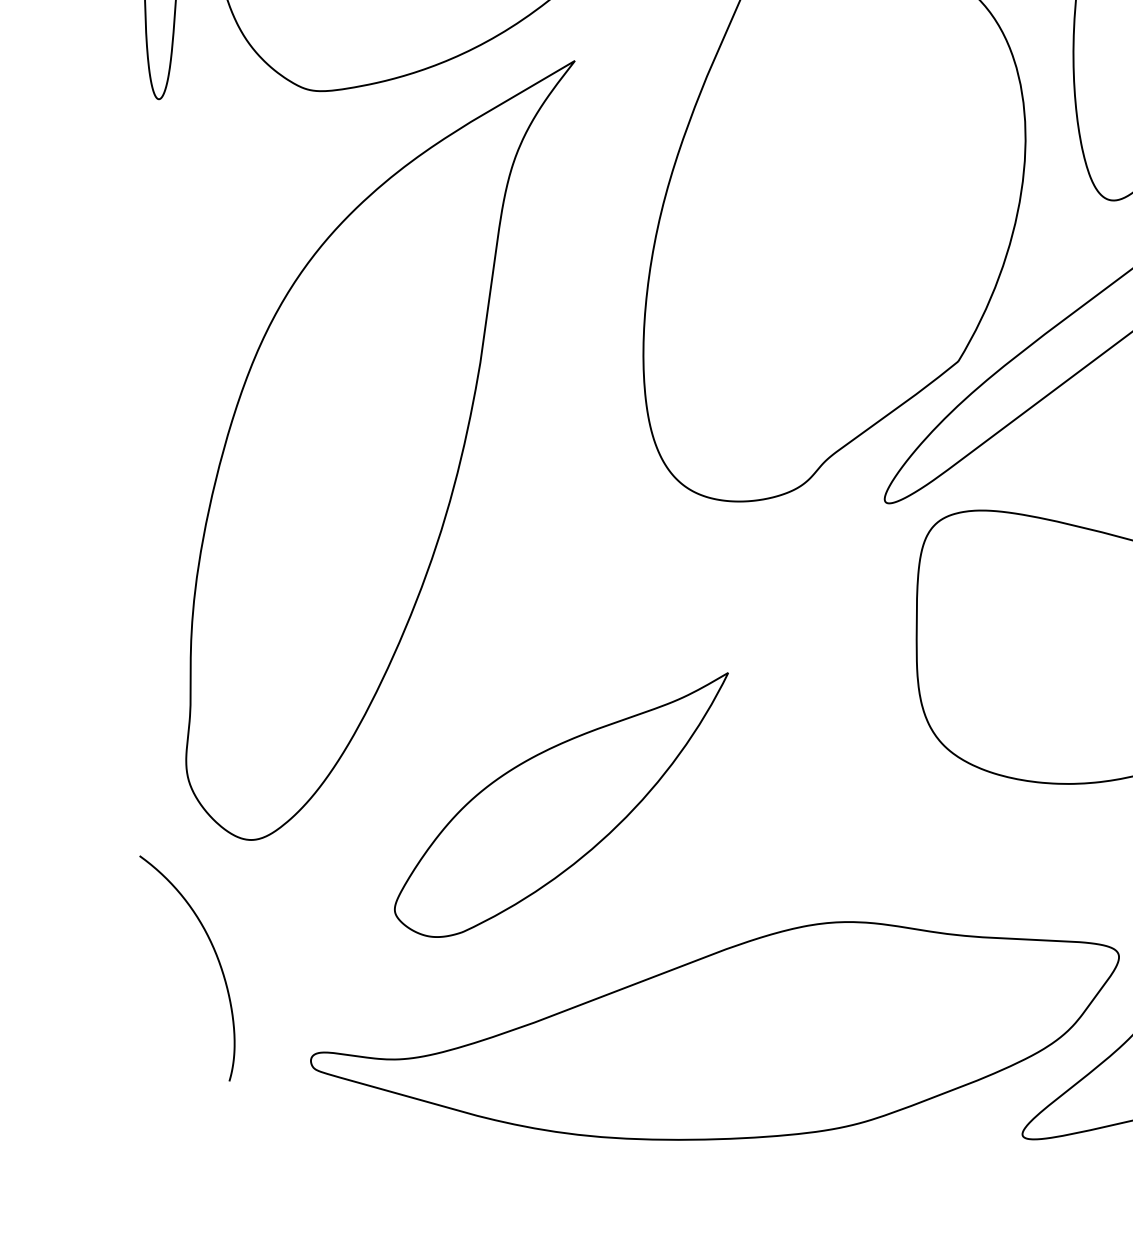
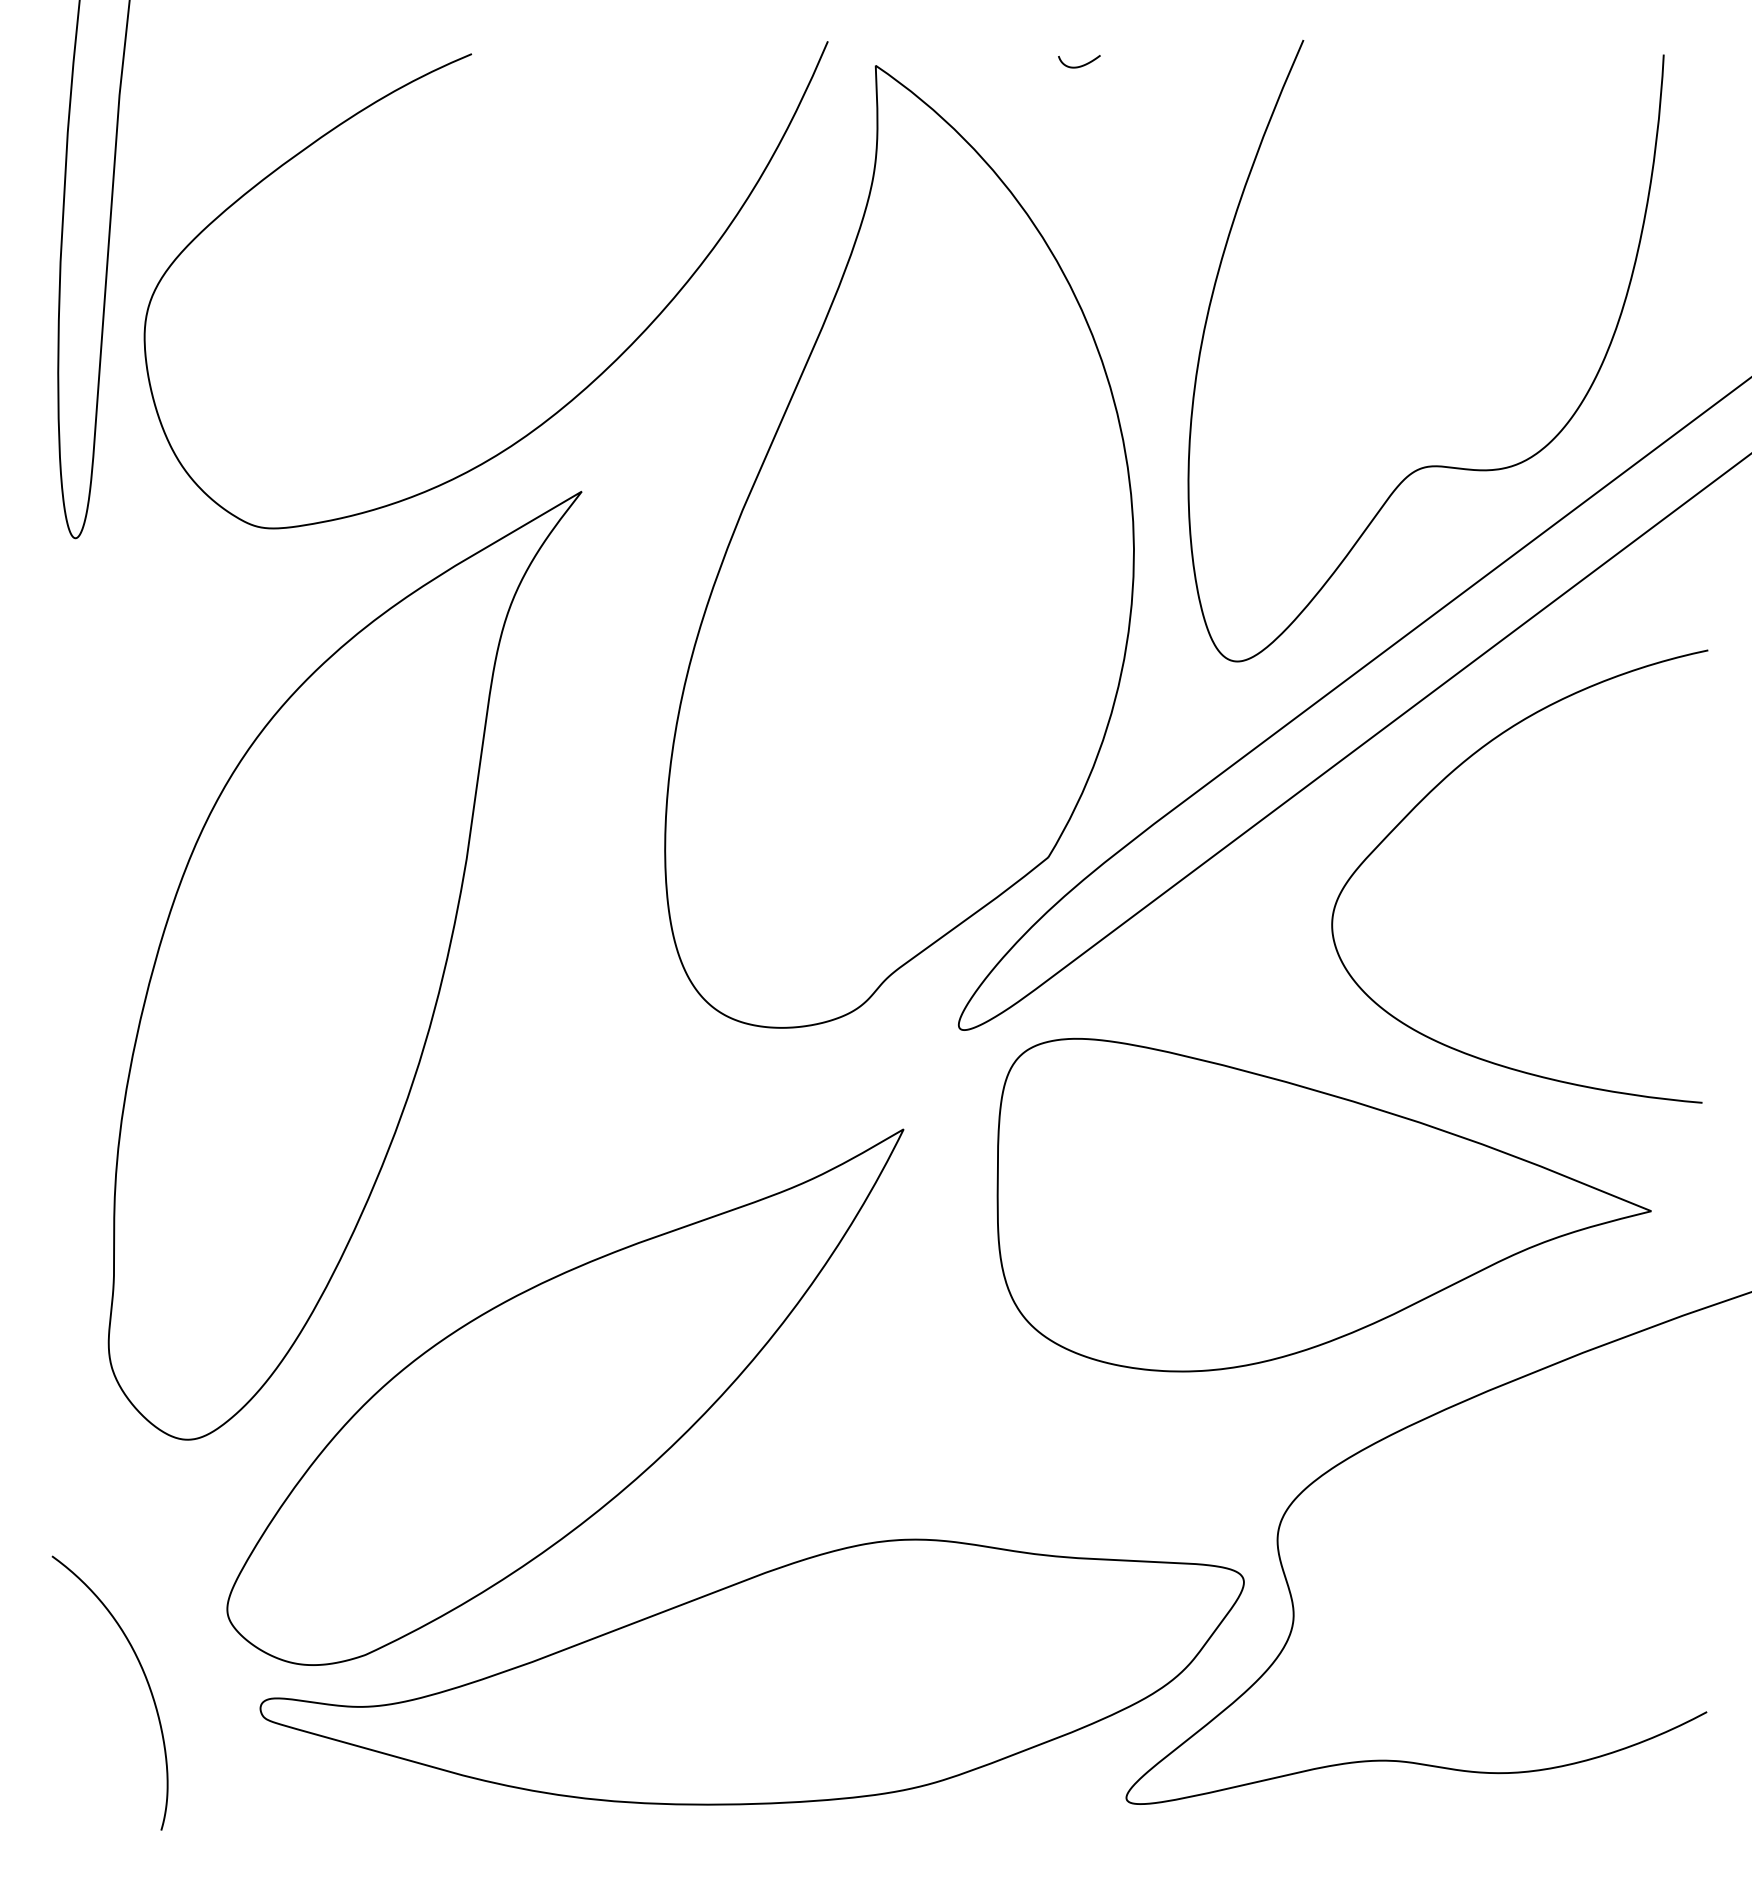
part: (561, 804) -> (565, 1396), size x1.67
curve: (216, 957) -> (145, 1679), moved

